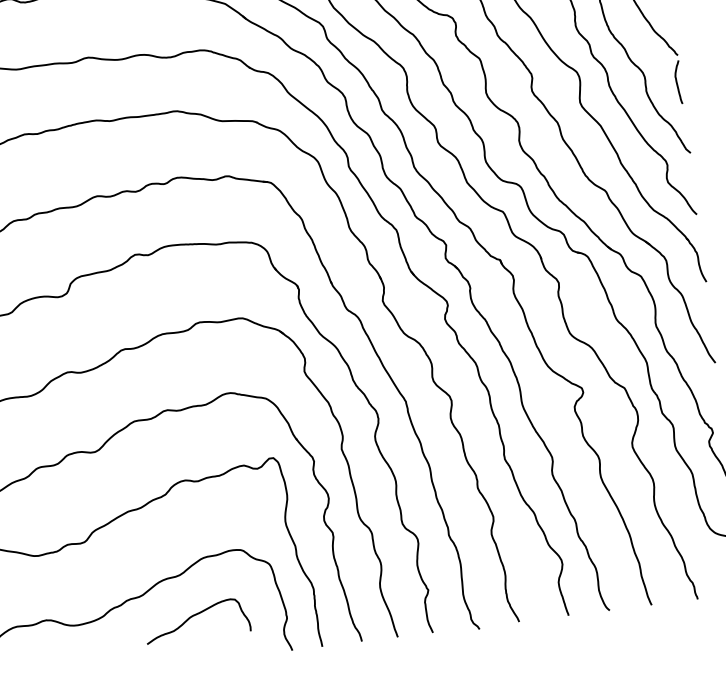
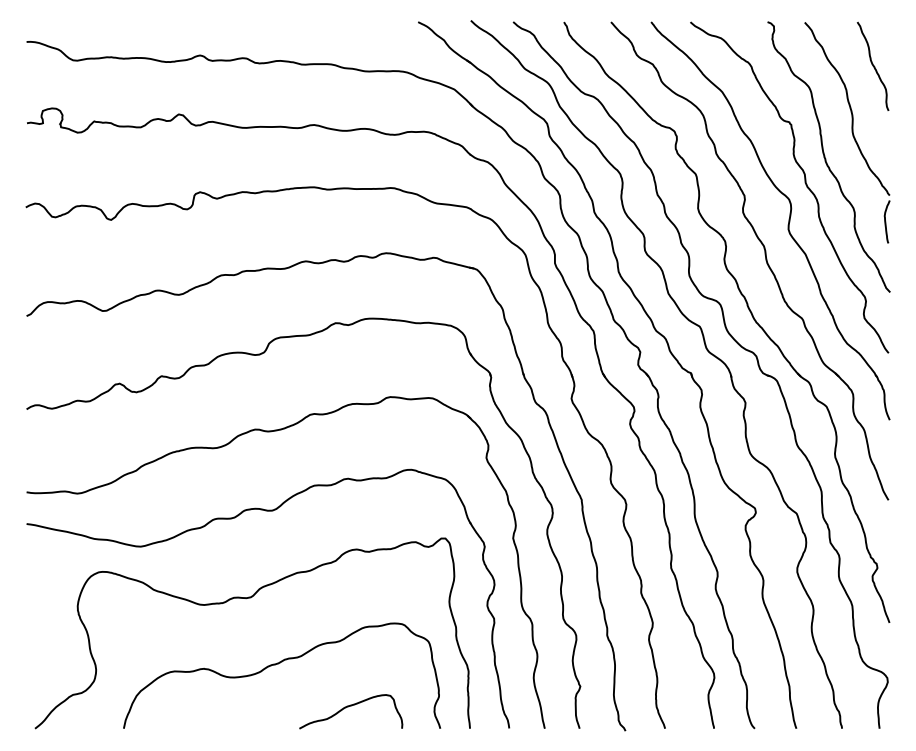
curve: (196, 615) -> (351, 706), moved

